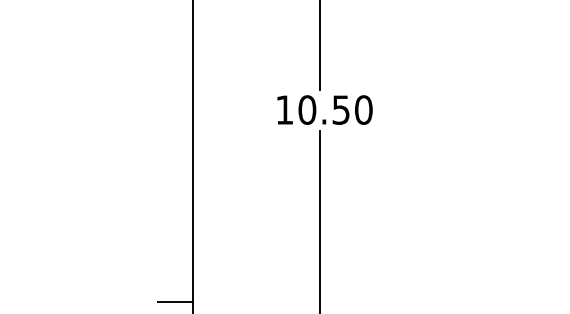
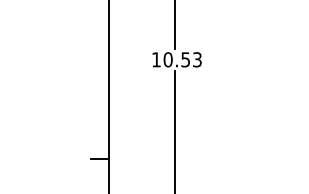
text: (361, 109) -> (196, 59), 10.50 -> 10.53

